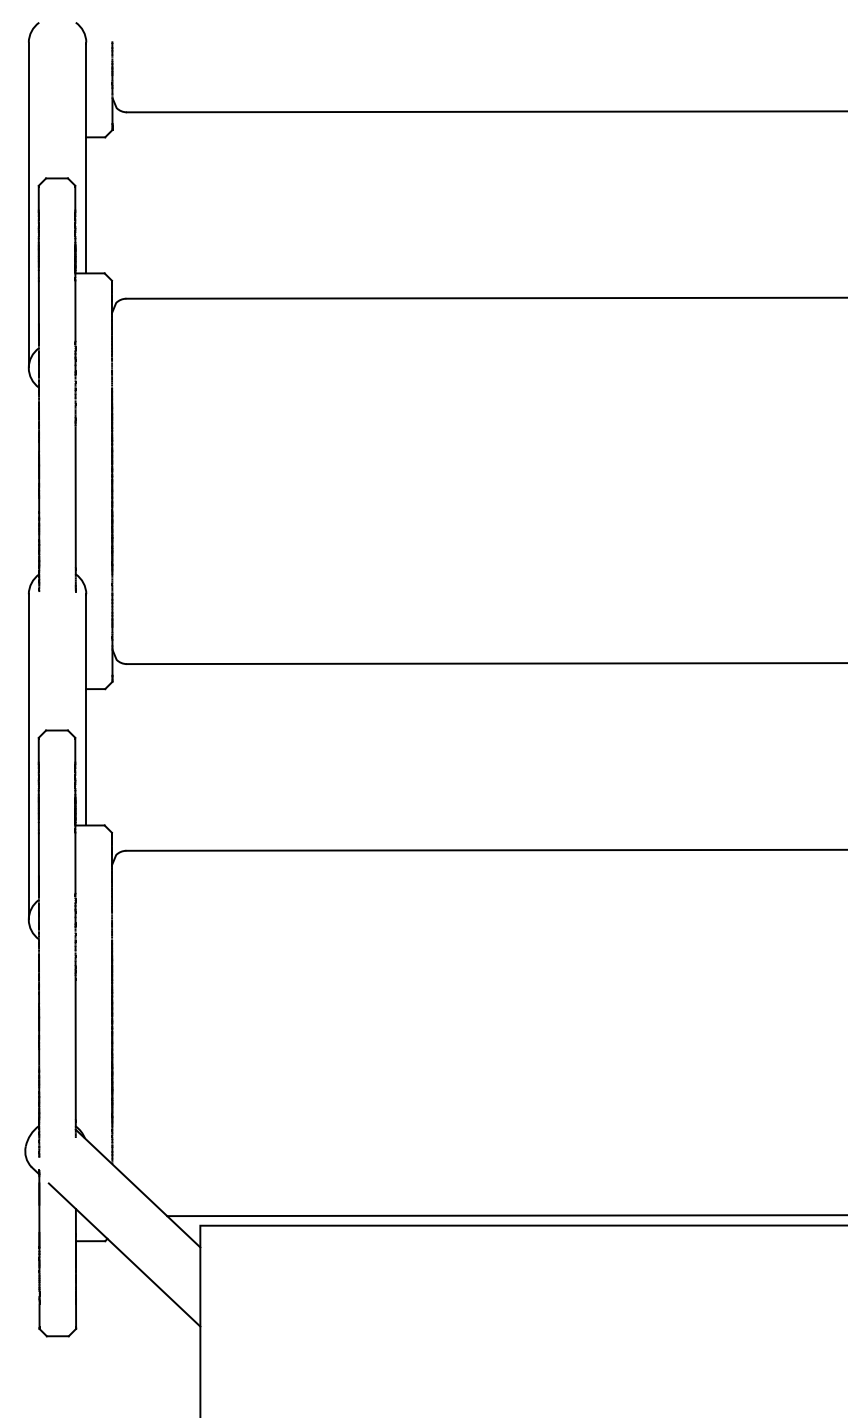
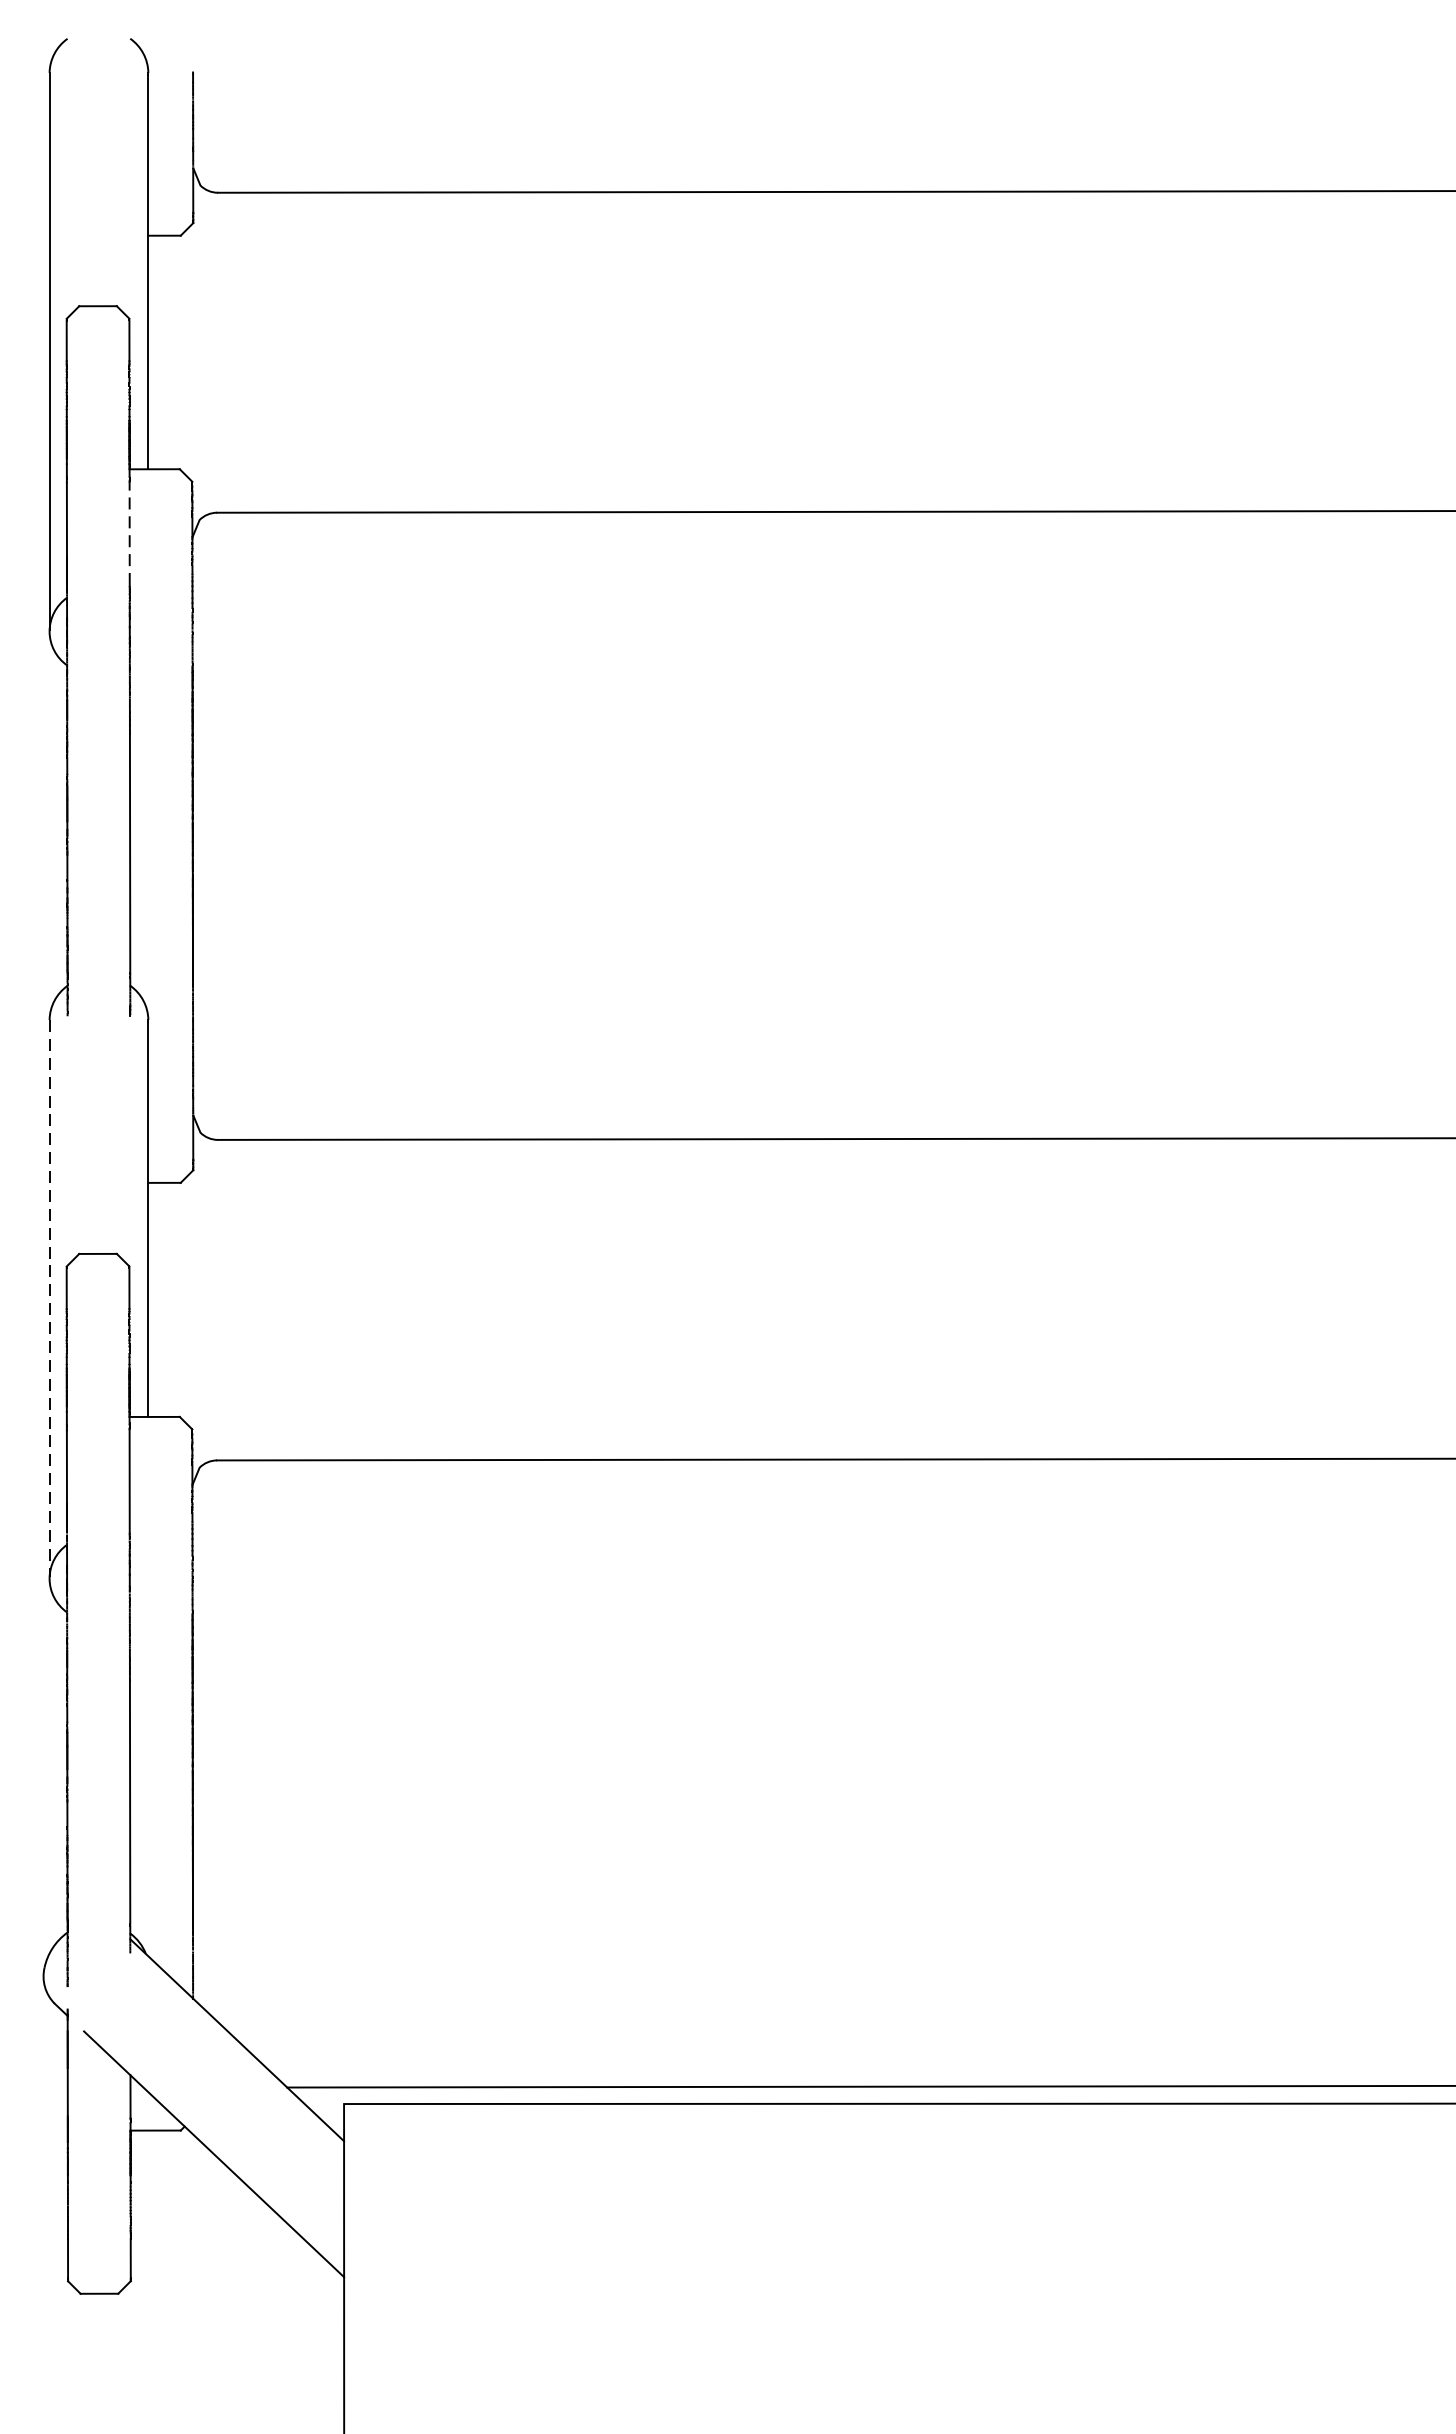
line: (75, 310) -> (129, 532), solid -> dashed
line: (28, 756) -> (49, 1298), solid -> dashed

